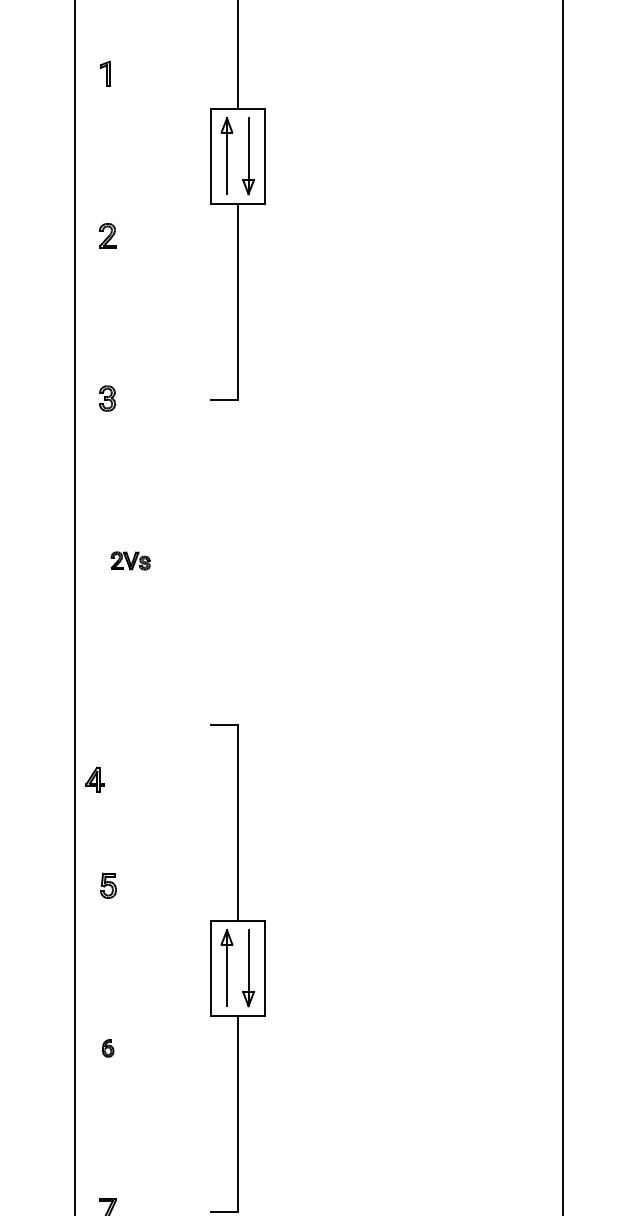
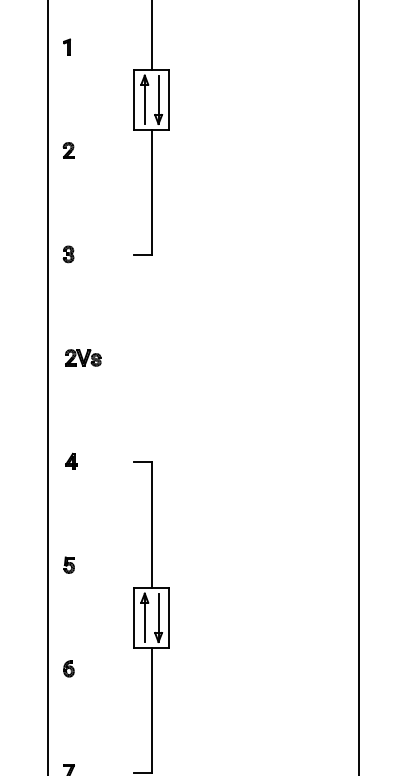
part: (130, 560) -> (83, 357), size x1.43
part: (94, 778) -> (71, 460), moved
part: (107, 1047) -> (68, 668), size x1.43

